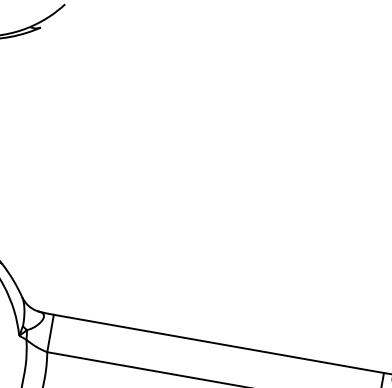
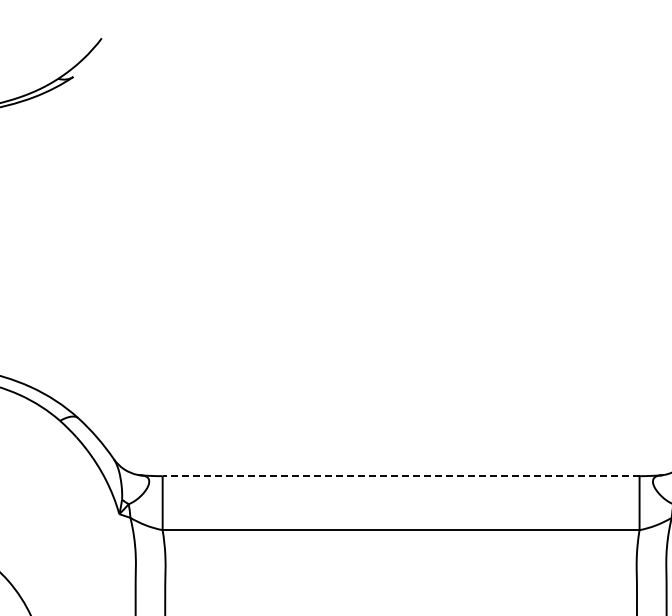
line: (218, 344) -> (400, 476), solid -> dashed

